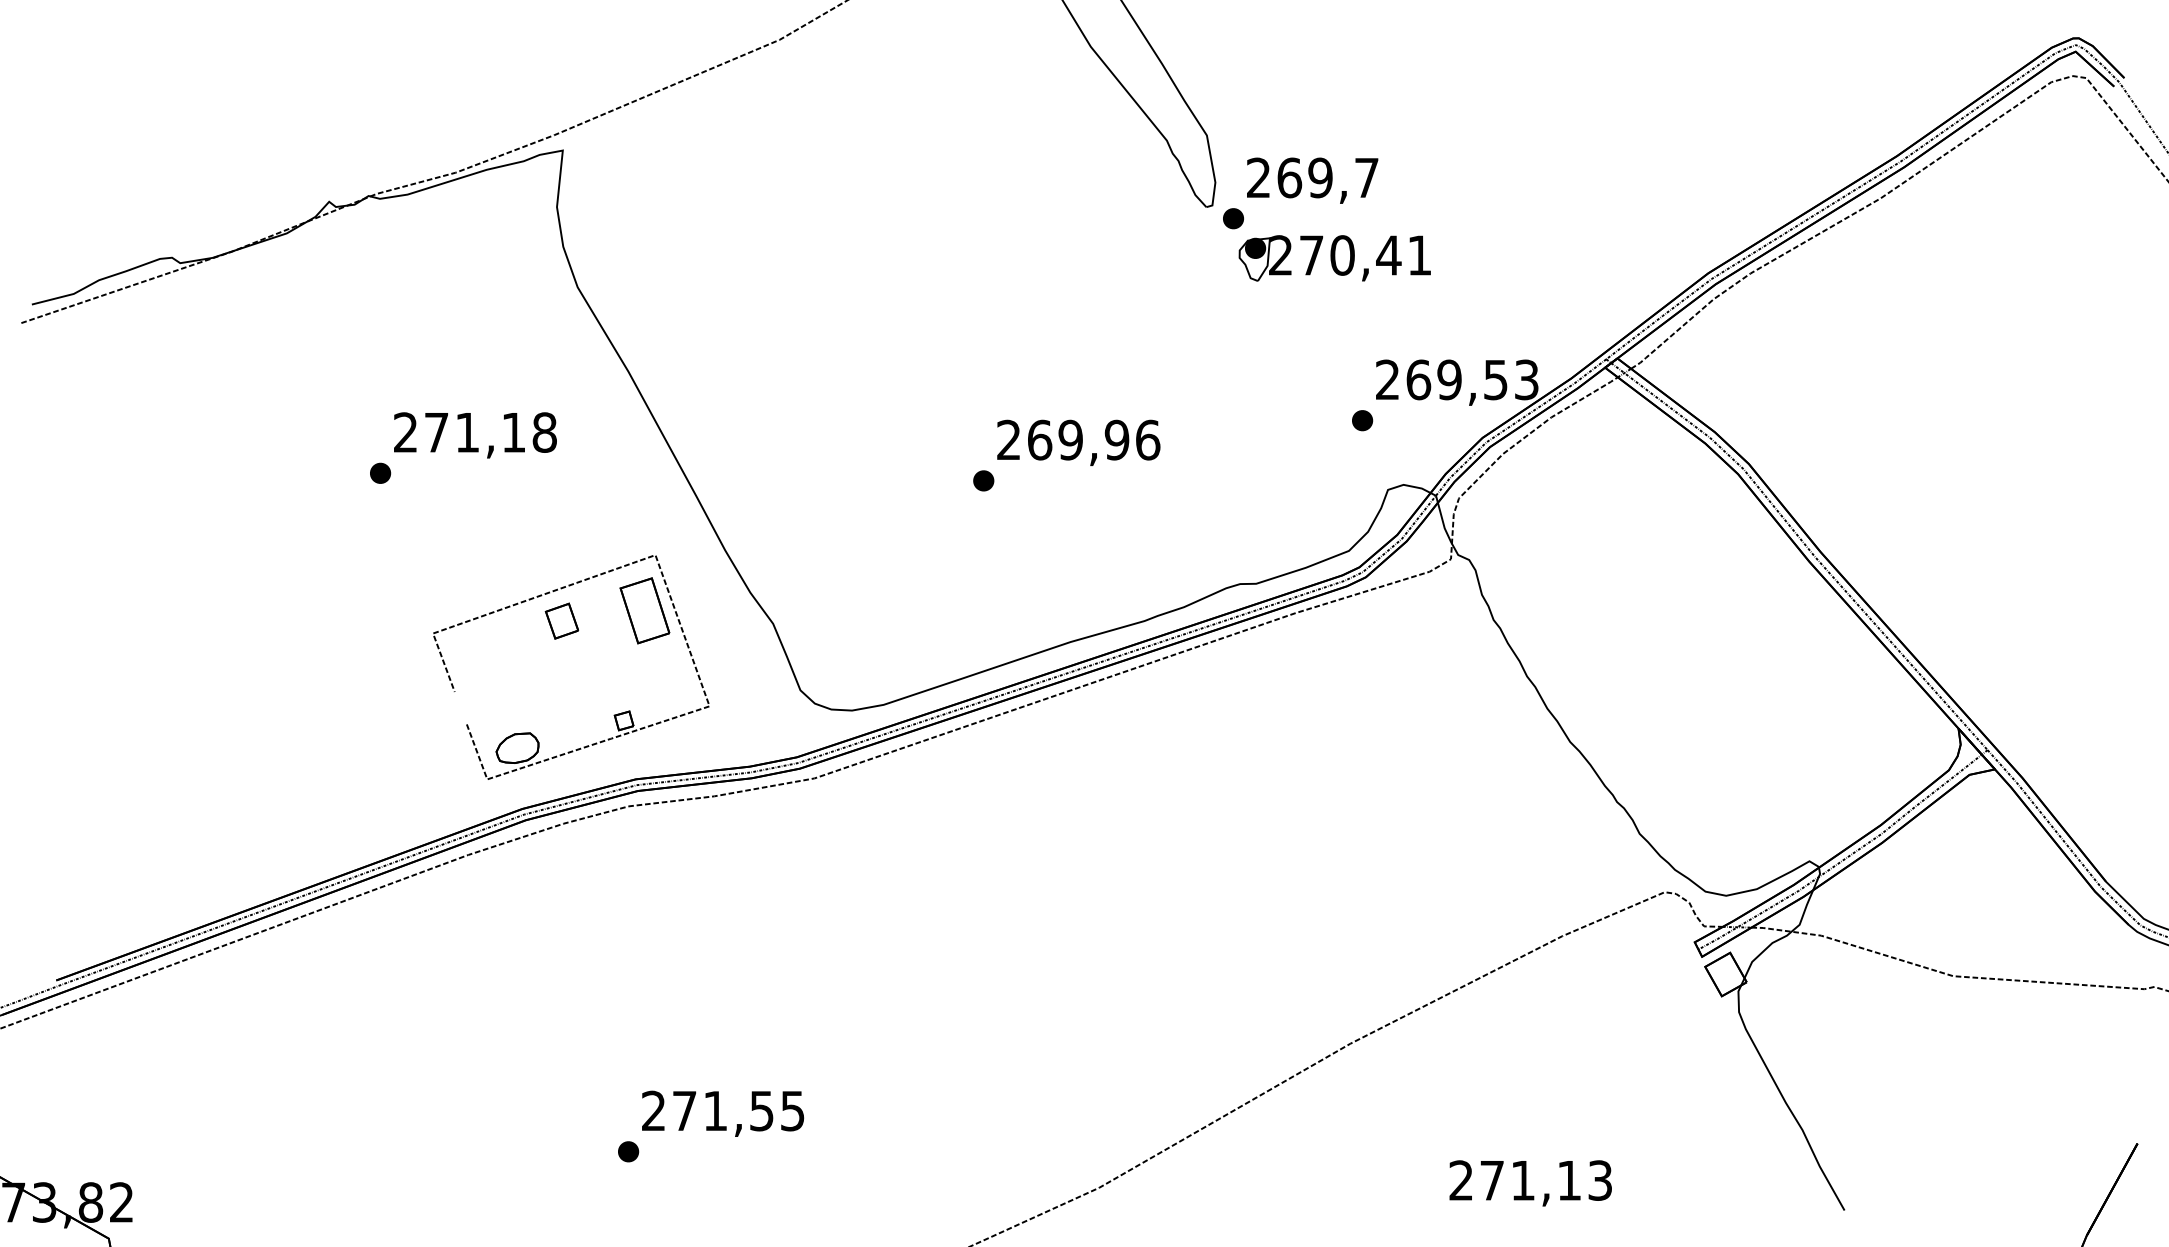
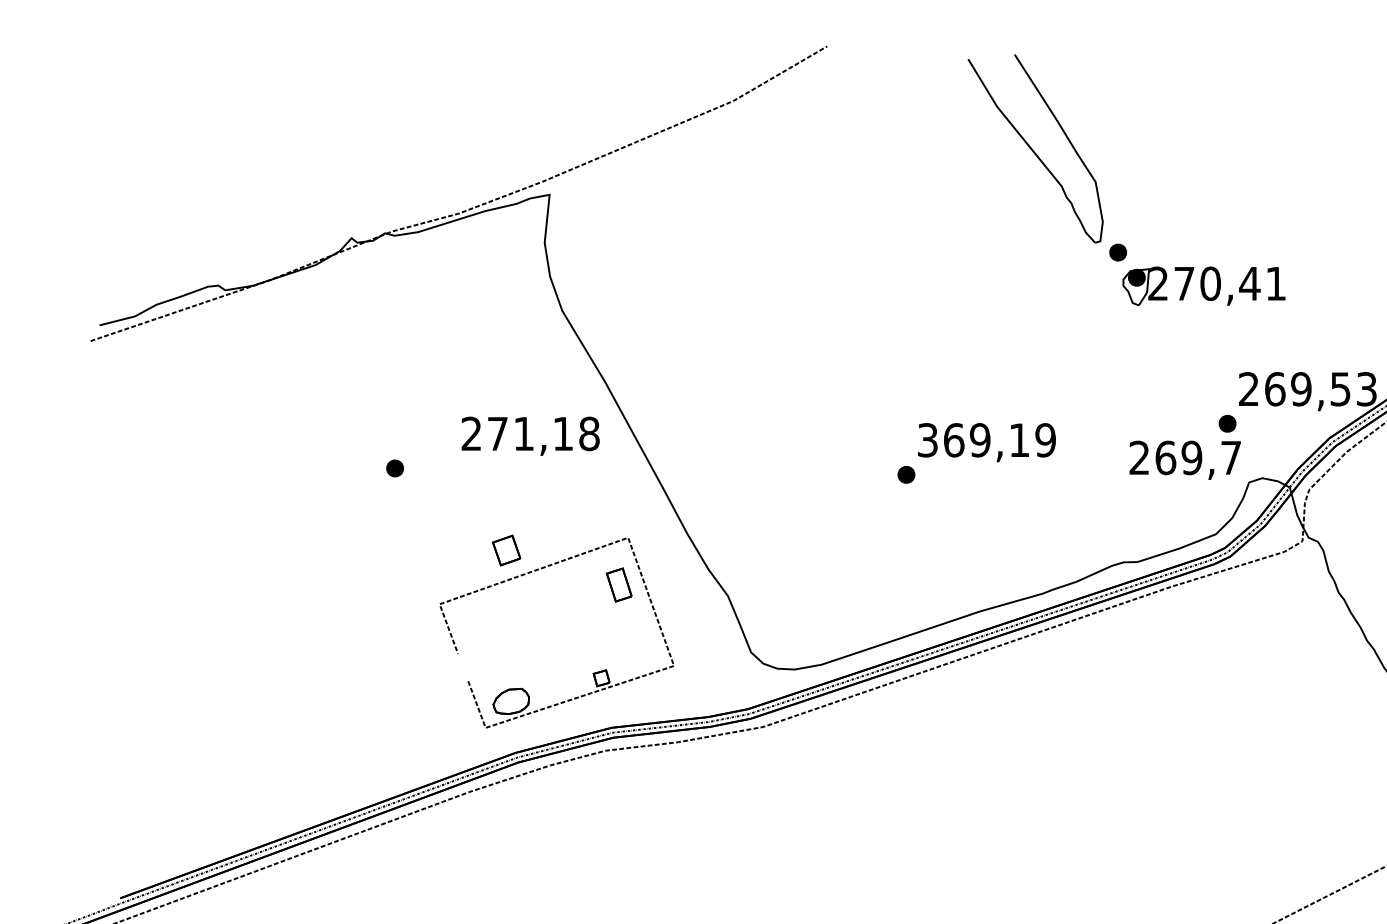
text: (1312, 180) -> (1185, 460), moved
text: (475, 435) -> (530, 436), moved
text: (1078, 439) -> (986, 439), 269,96 -> 369,19
part: (644, 610) -> (618, 584), size x0.6
part: (561, 620) -> (506, 549), moved

